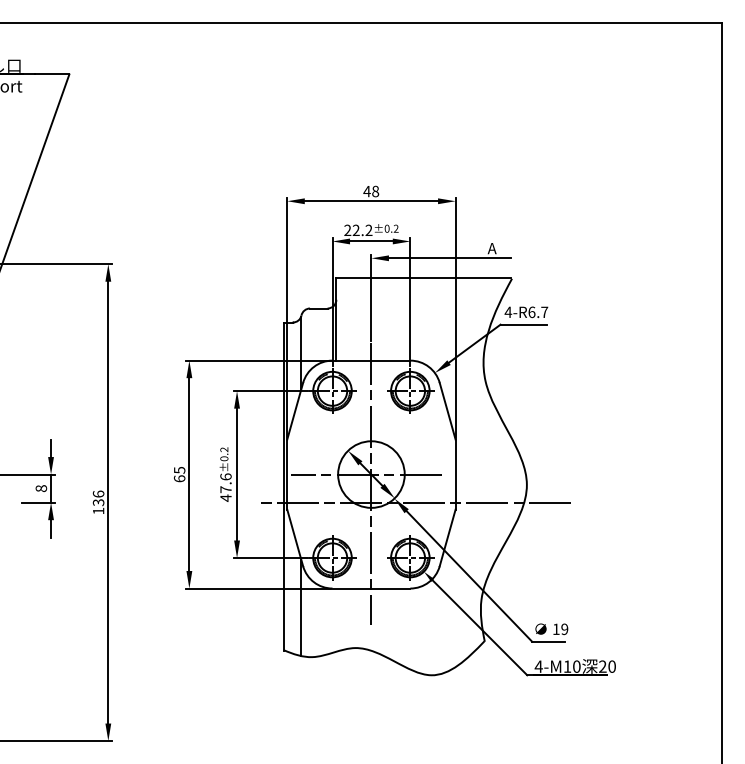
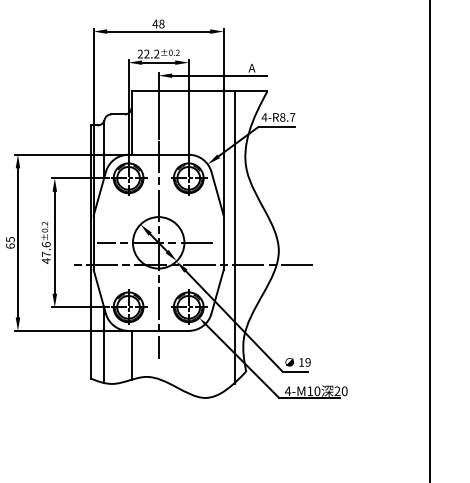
text: (531, 311) -> (282, 116), 4-R6.7 -> 4-R8.7
line: (469, 467) -> (234, 237), added
line: (336, 619) -> (131, 354), added

